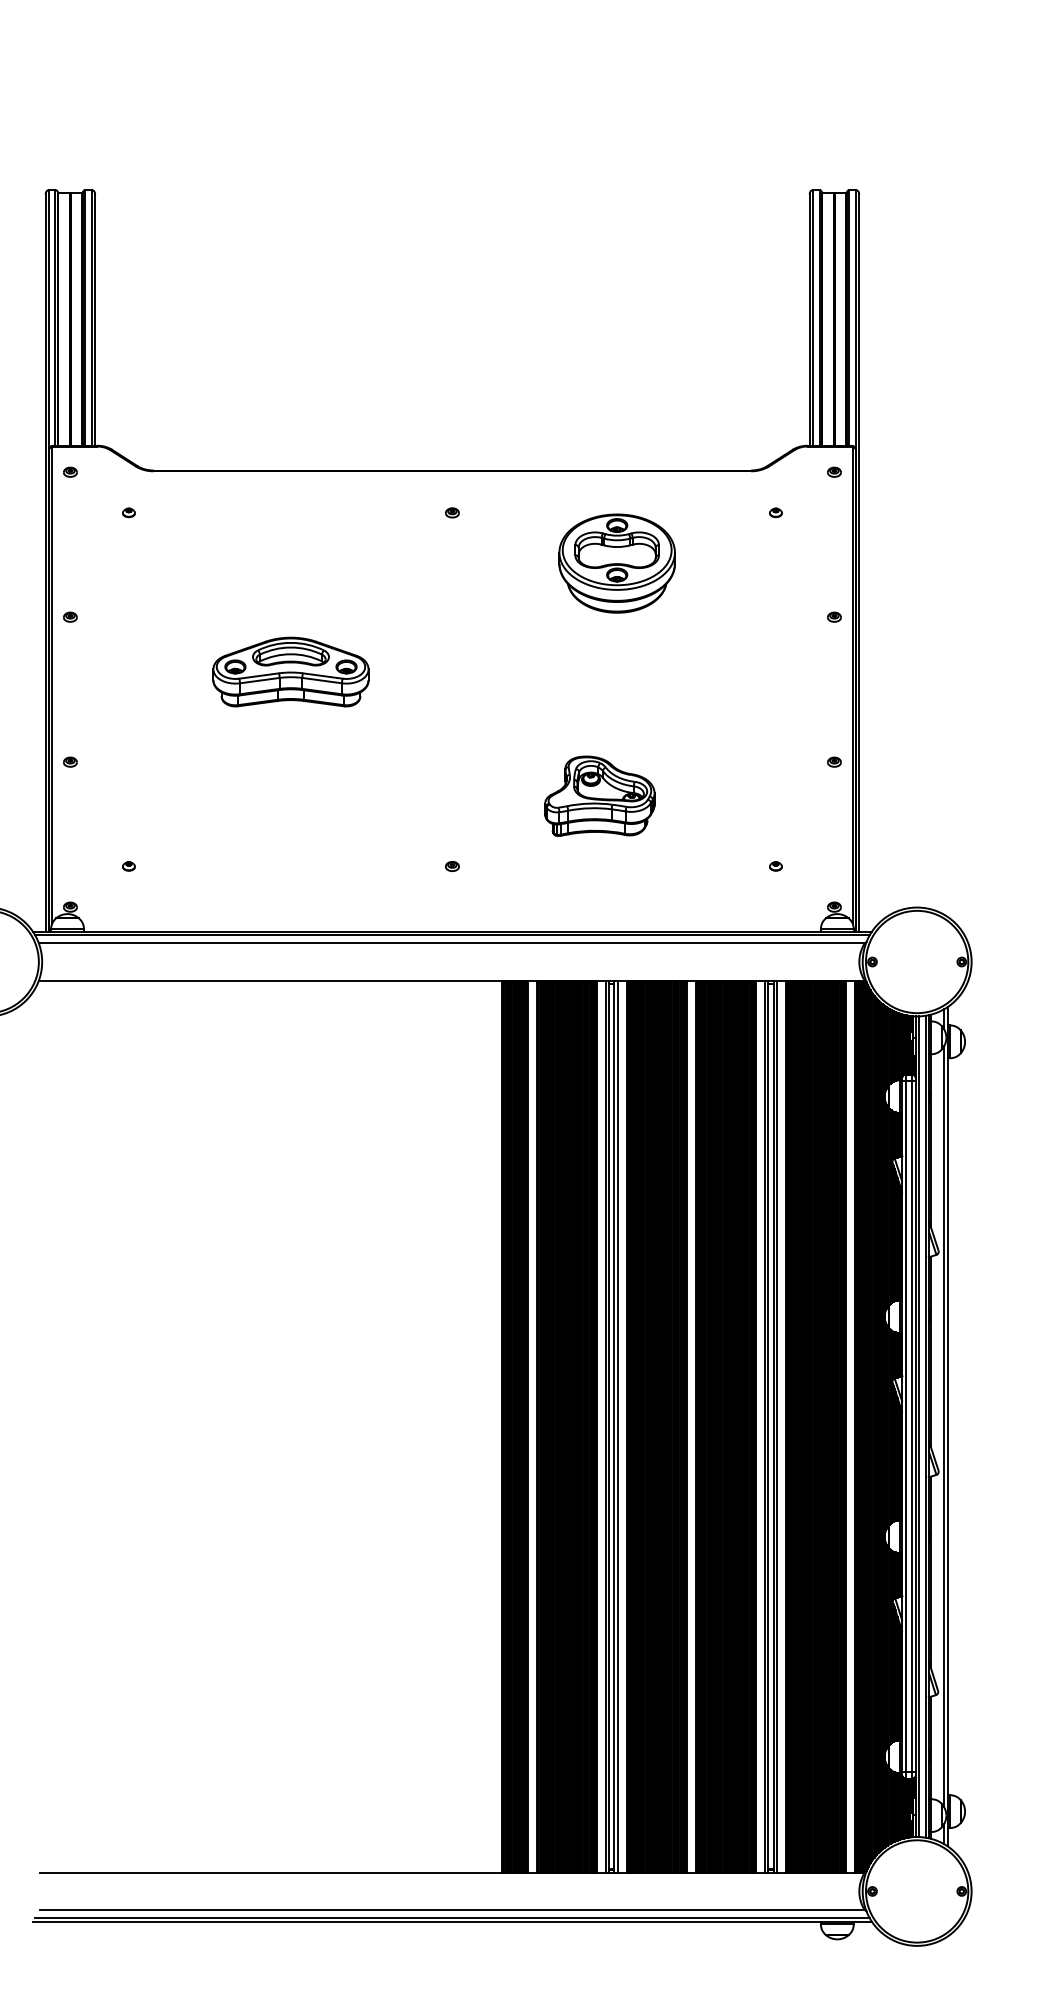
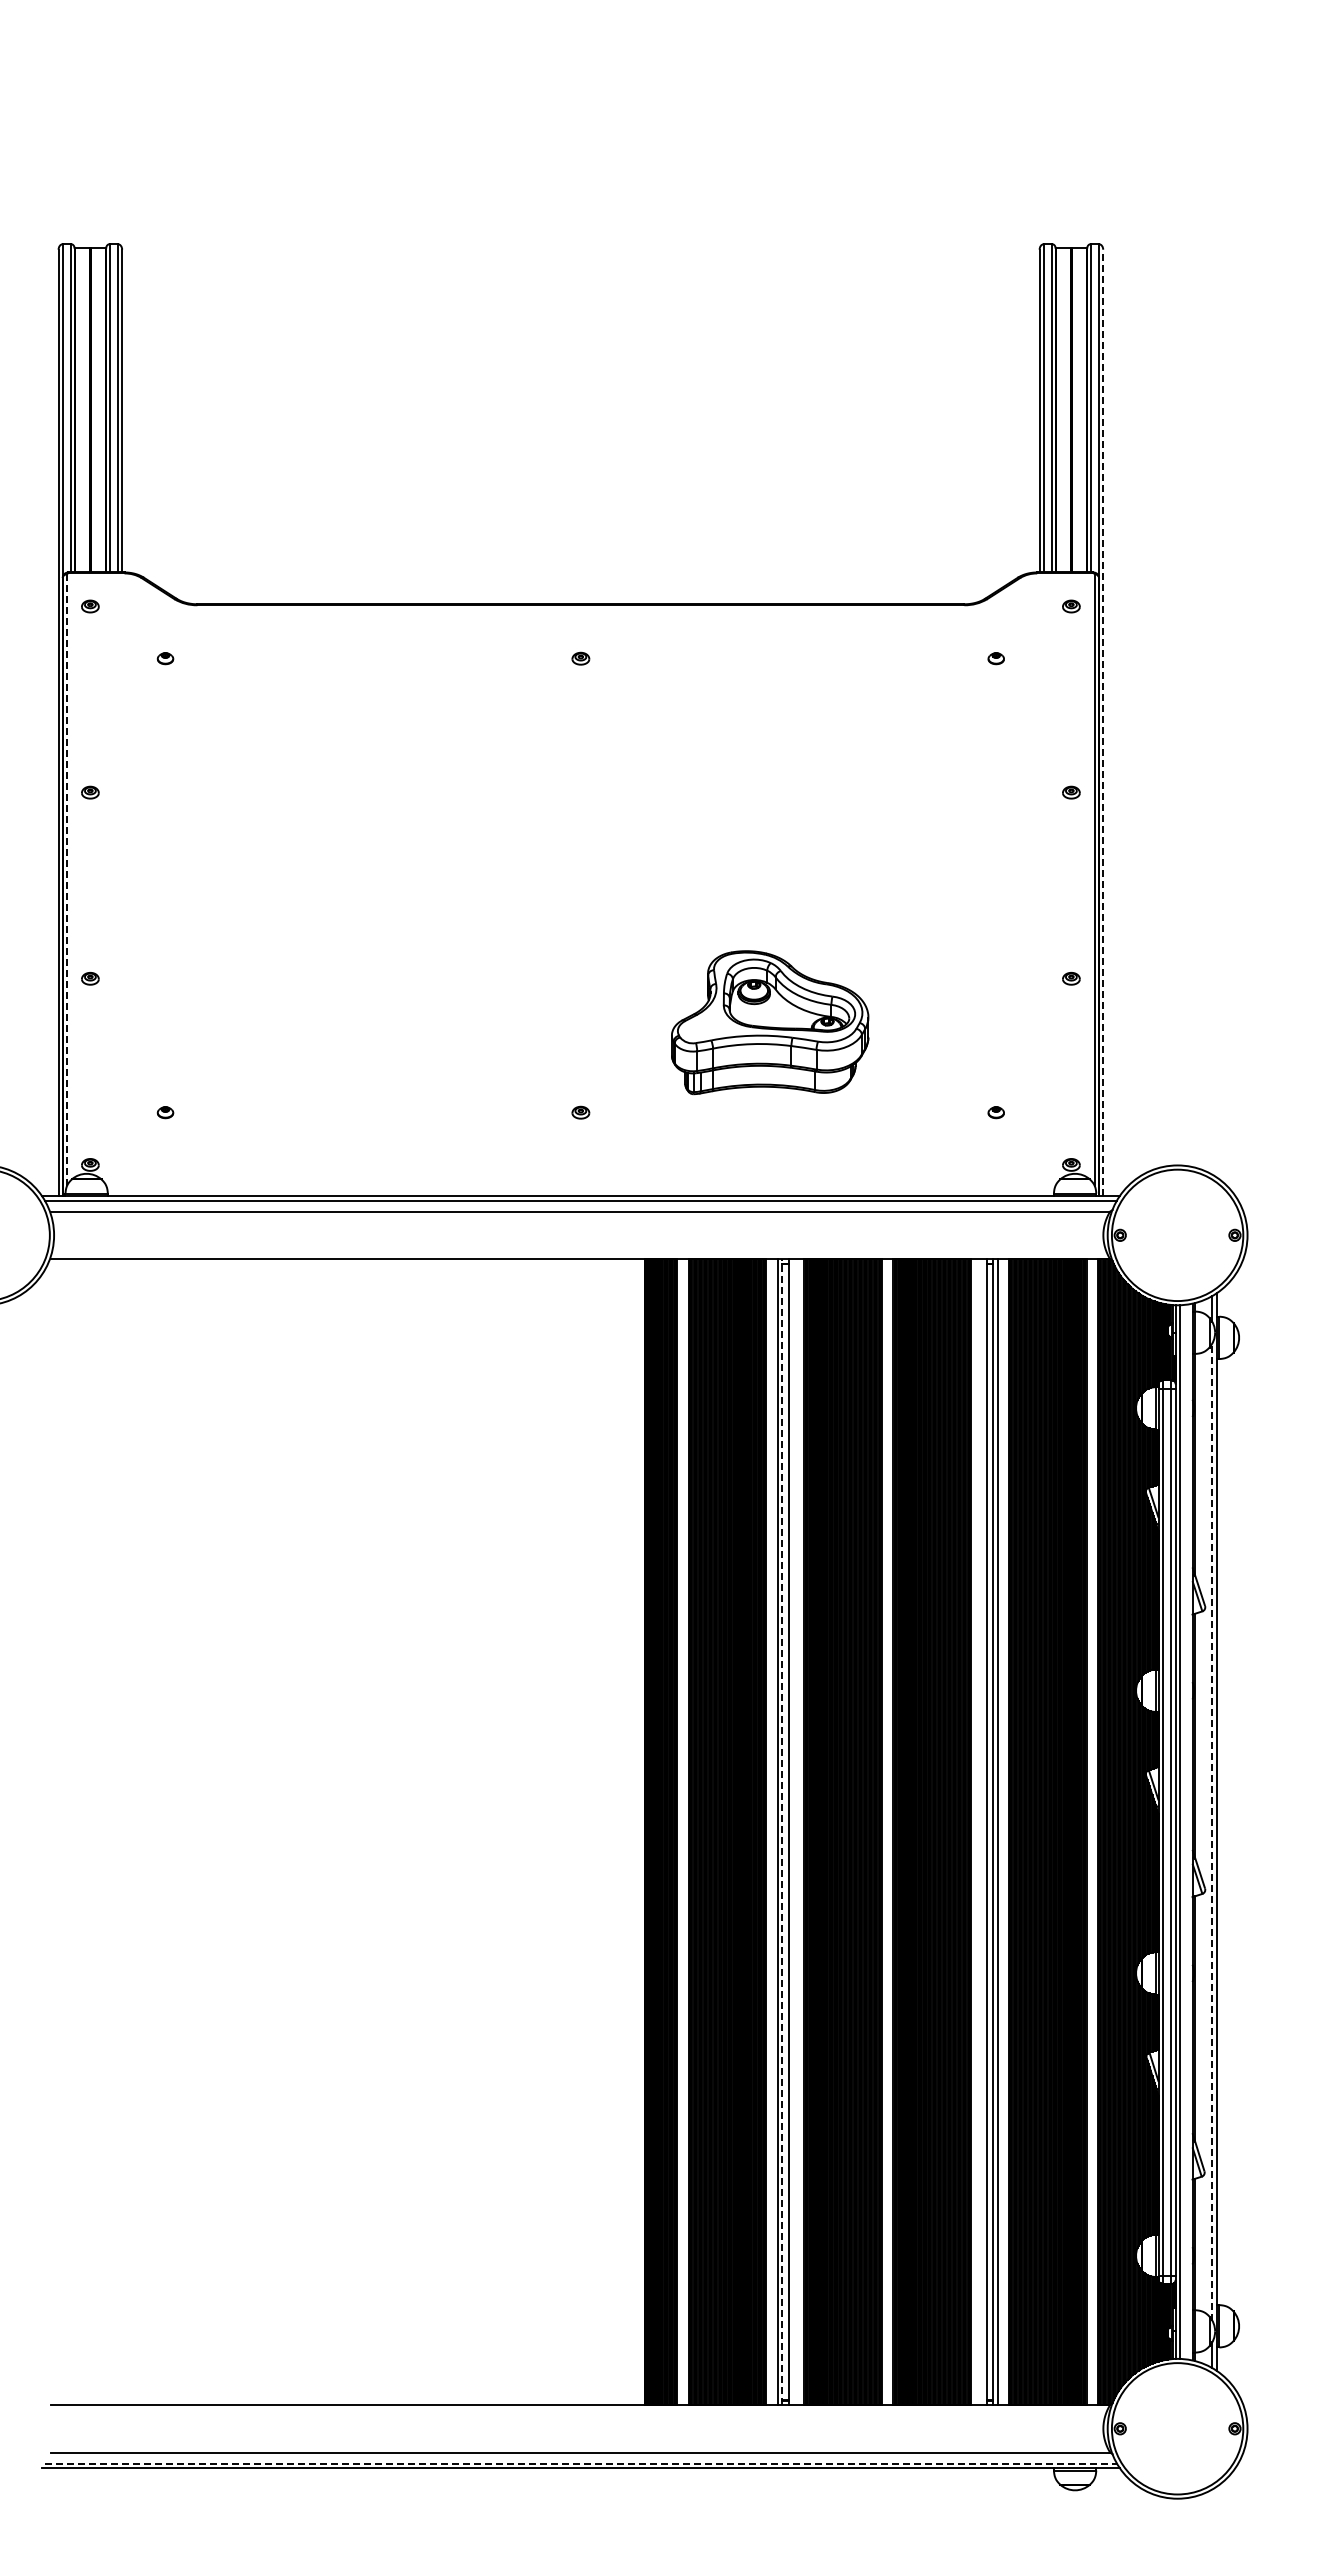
line: (859, 562) -> (1103, 722), solid -> dashed
part: (617, 563) -> (792, 723), removed
part: (290, 672) -> (373, 863), removed
line: (52, 685) -> (67, 880), solid -> dashed
part: (600, 796) -> (770, 1022), size x1.4
line: (925, 1426) -> (1188, 1831), removed
line: (944, 1426) -> (1212, 1831), solid -> dashed
line: (609, 1427) -> (782, 1832), solid -> dashed
line: (618, 1427) -> (793, 1832), removed
line: (765, 1427) -> (982, 1832), removed
line: (452, 1918) -> (581, 2463), solid -> dashed

